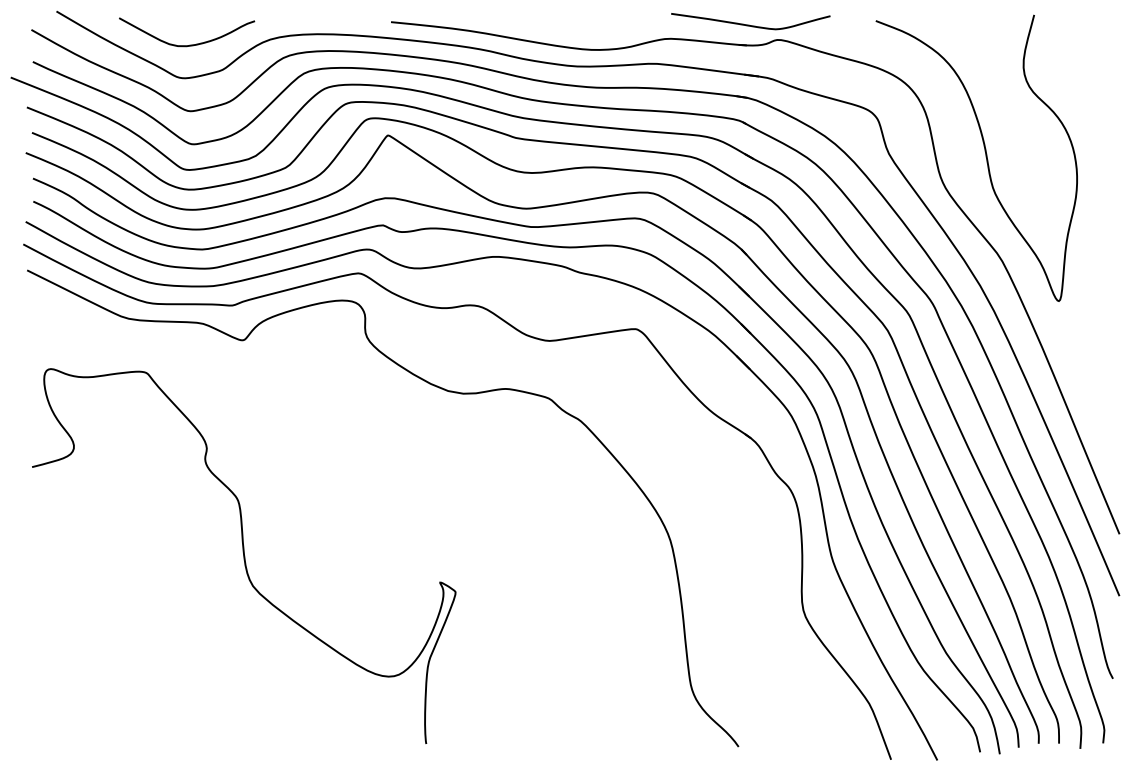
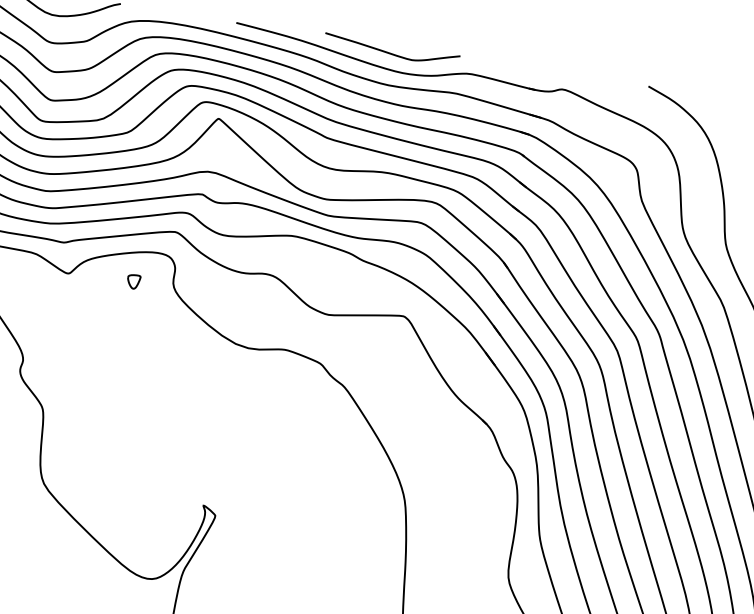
curve: (749, 24) -> (390, 52), moved
part: (319, 337) -> (133, 281), added

